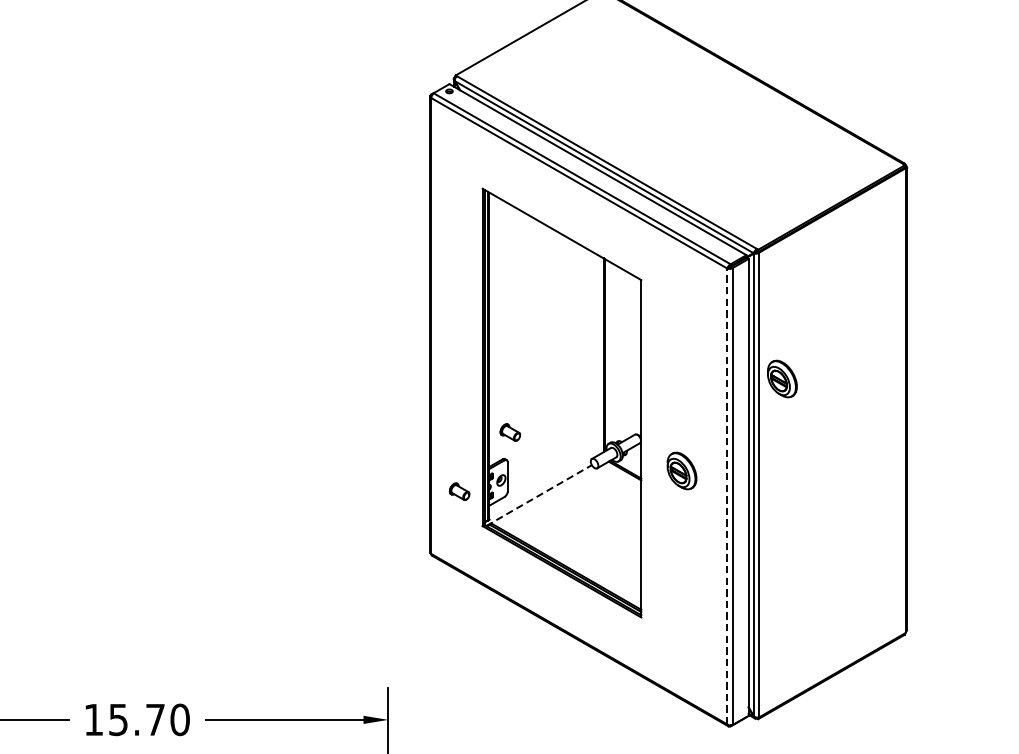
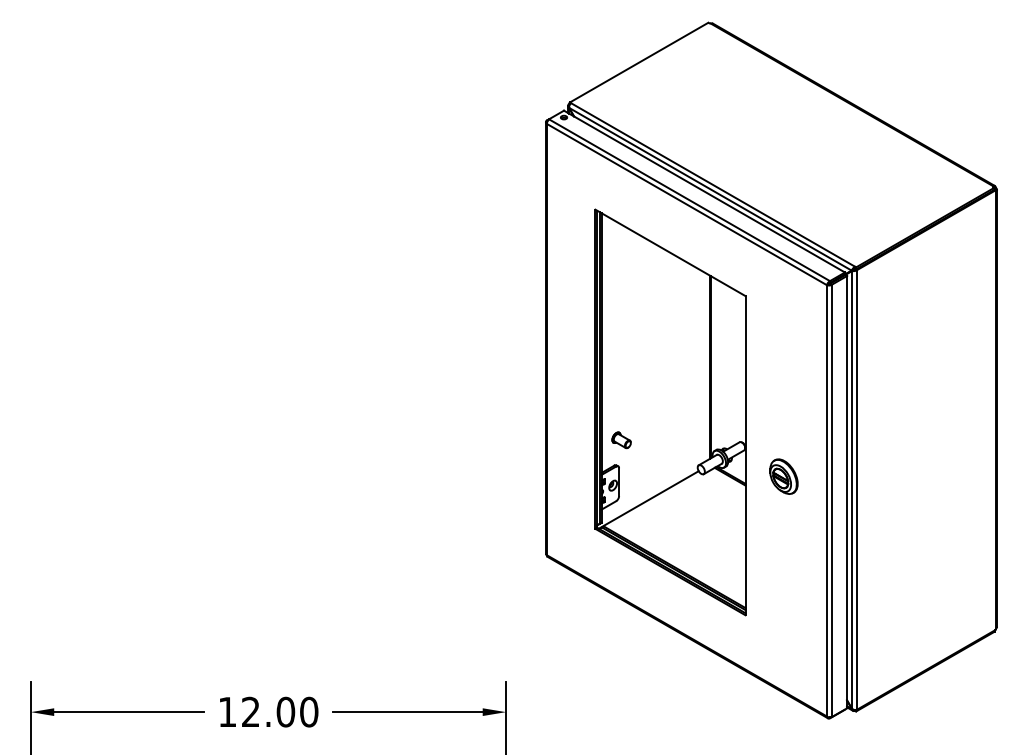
part: (781, 378) -> (878, 389), removed
part: (459, 491) -> (573, 496), removed
line: (538, 495) -> (648, 499), dashed -> solid
line: (727, 496) -> (827, 500), dashed -> solid
text: (137, 719) -> (268, 711), 15.70 -> 12.00

